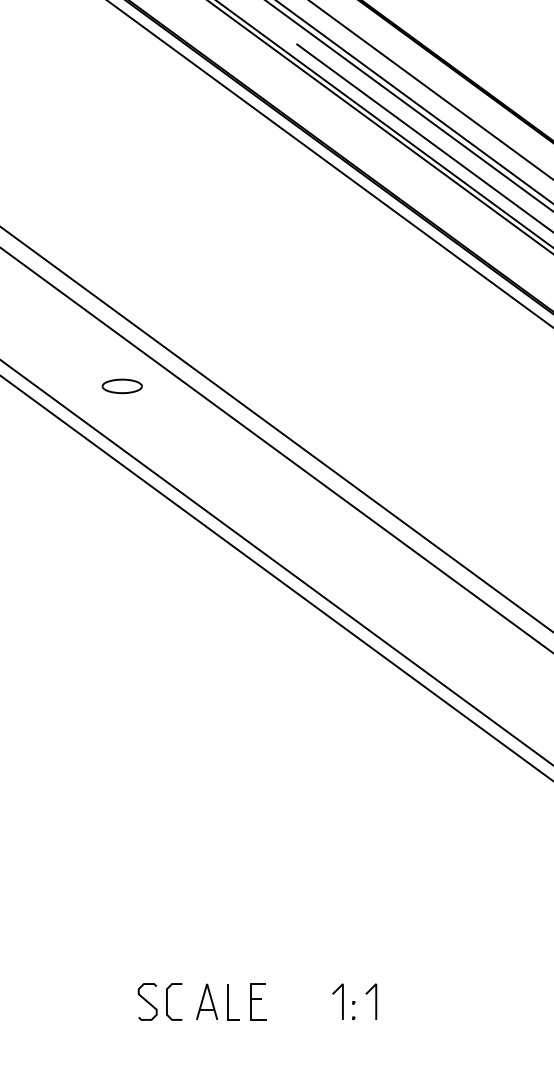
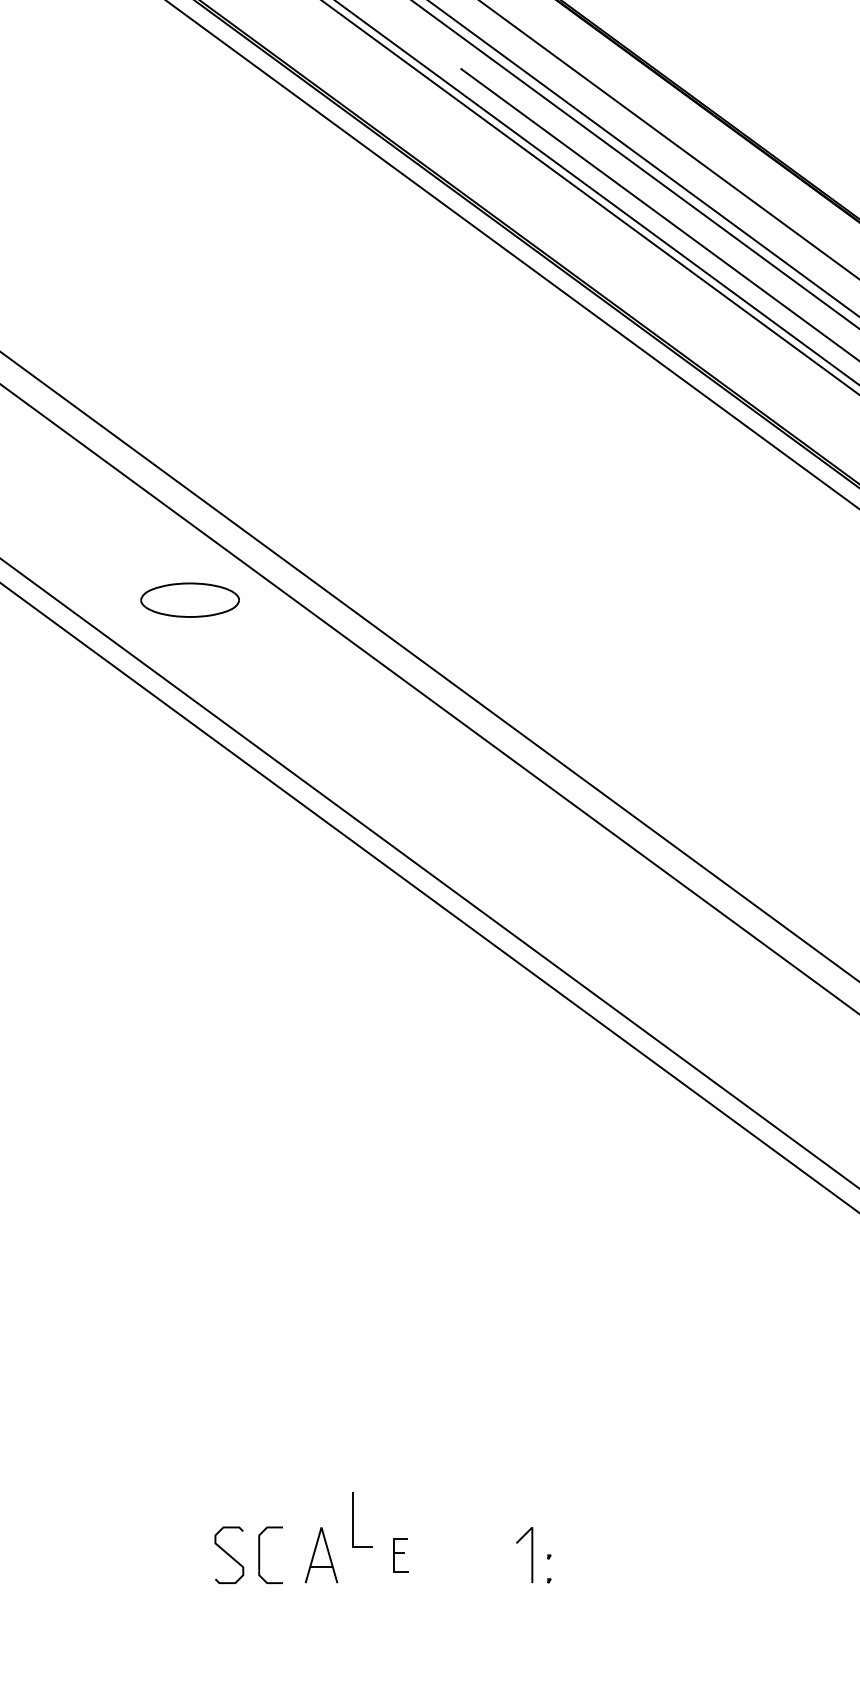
part: (121, 385) -> (188, 598), size x1.6
part: (258, 1001) -> (401, 1554), size x0.6
line: (375, 1001) -> (582, 1554), removed
line: (228, 1002) -> (354, 1520), moved

